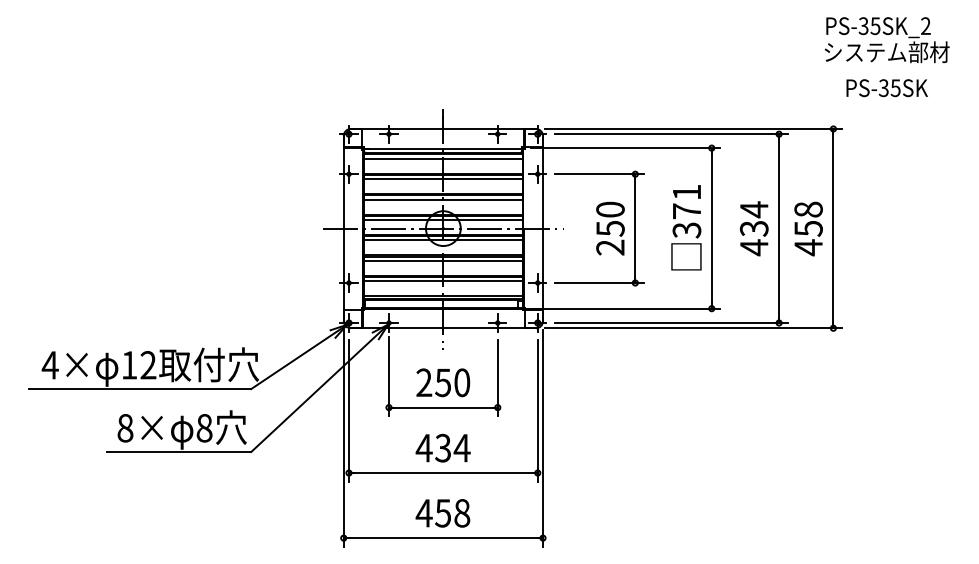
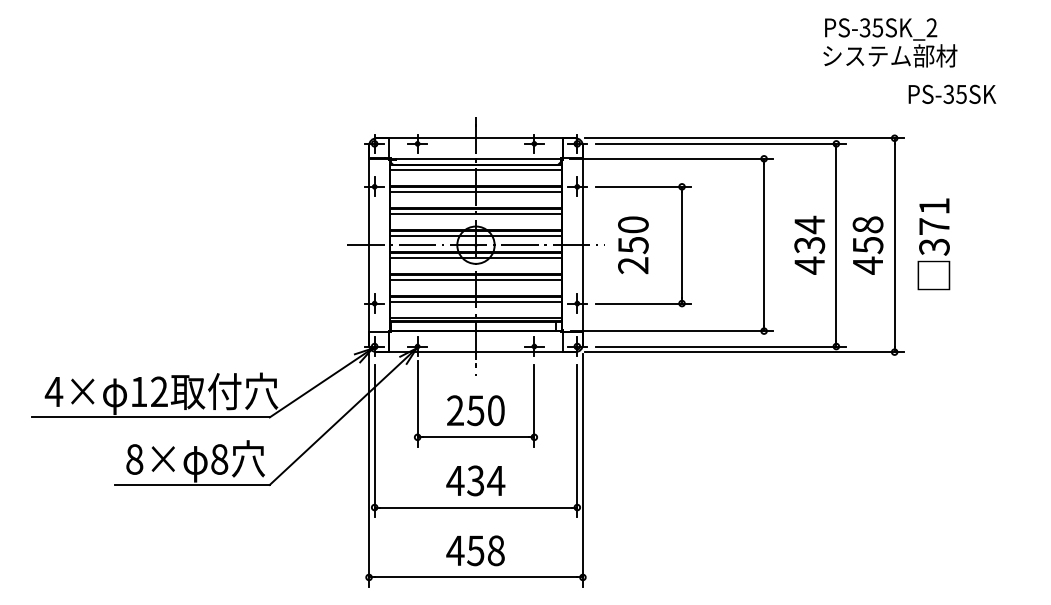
text: (887, 39) -> (890, 42), moved
text: (686, 227) -> (933, 244), moved
text: (610, 228) -> (633, 245), moved

